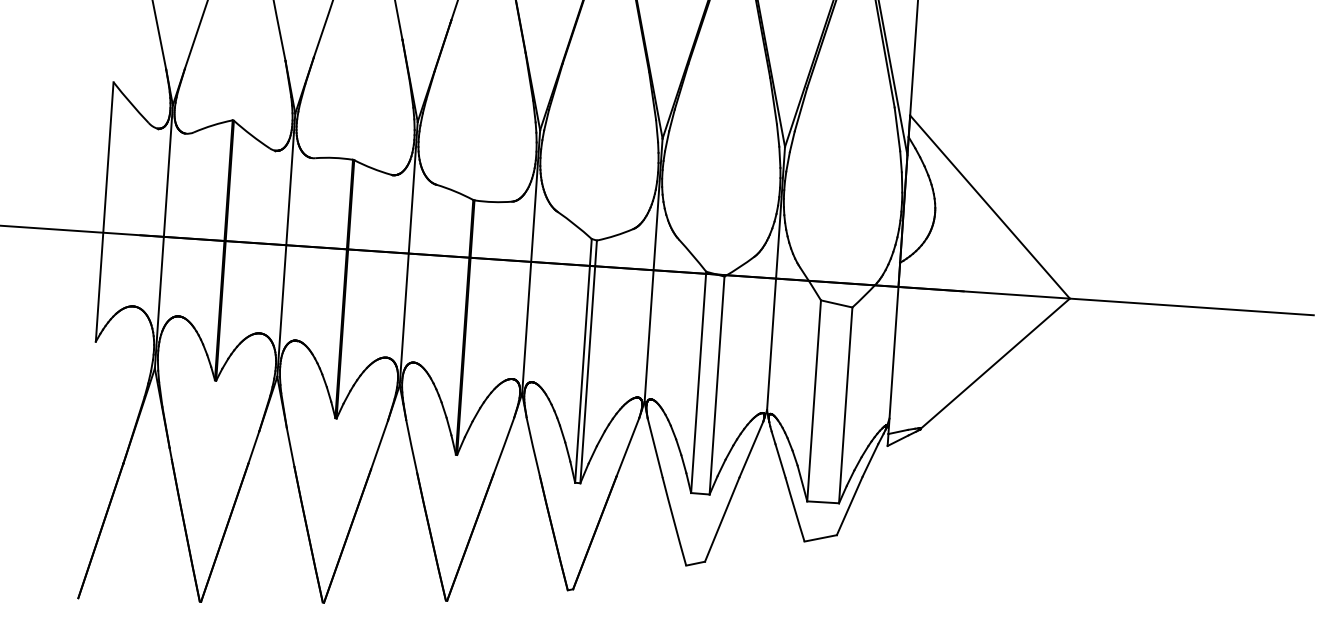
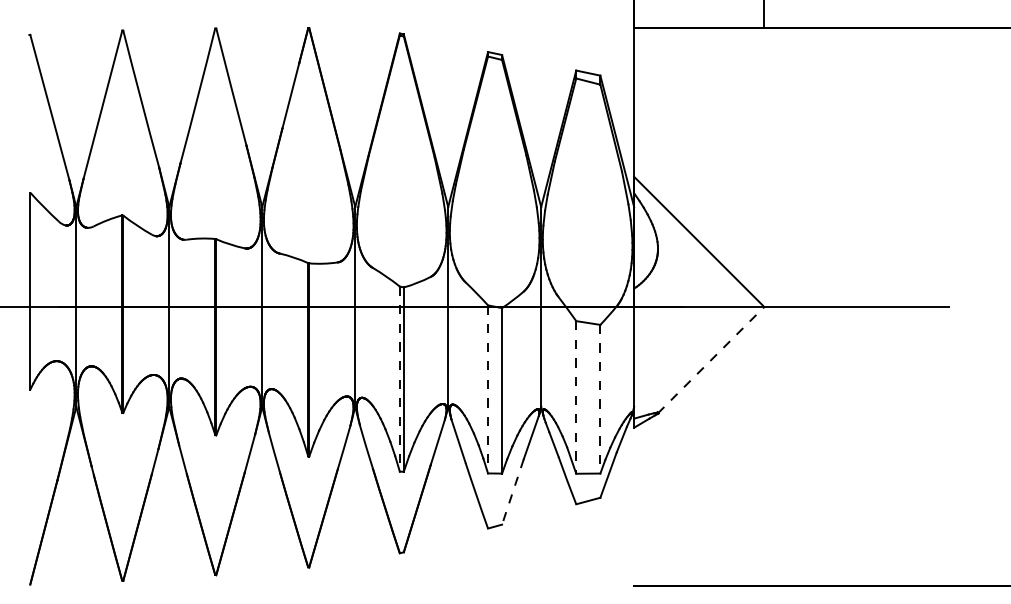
line: (582, 361) -> (399, 379), solid -> dashed
line: (995, 363) -> (711, 359), solid -> dashed
line: (699, 382) -> (488, 389), solid -> dashed
line: (814, 400) -> (576, 397), solid -> dashed
line: (845, 405) -> (600, 399), solid -> dashed
line: (721, 520) -> (512, 492), solid -> dashed

